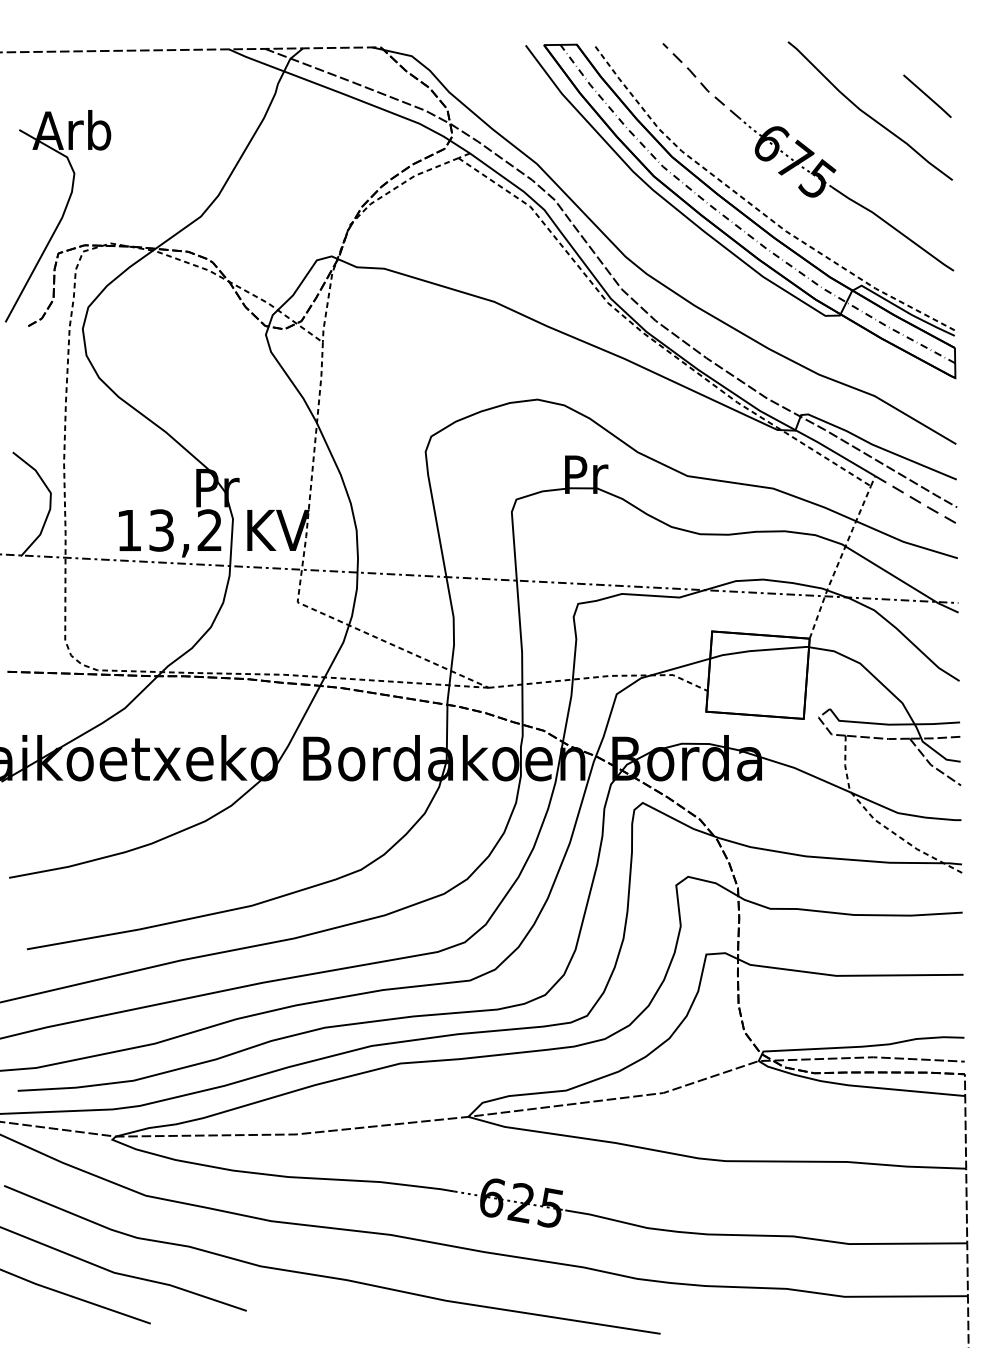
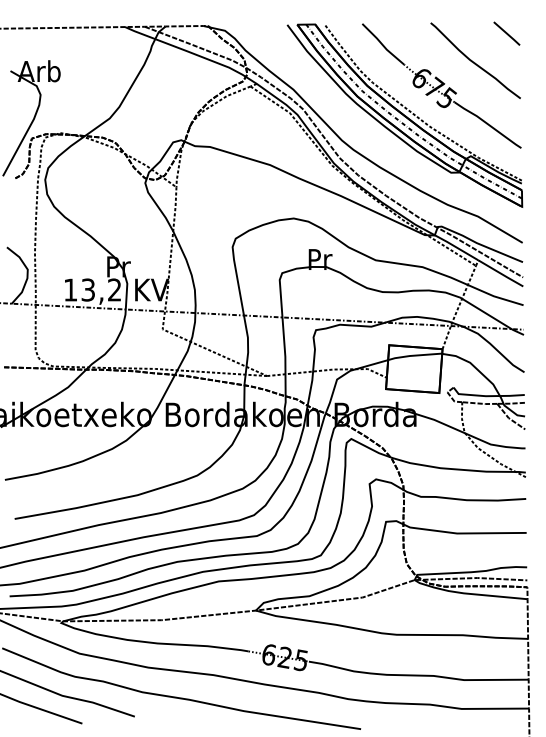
line: (699, 81) -> (382, 44), dashed -> solid
line: (926, 95) -> (506, 33), moved
line: (917, 500) -> (501, 273), dashed -> solid

